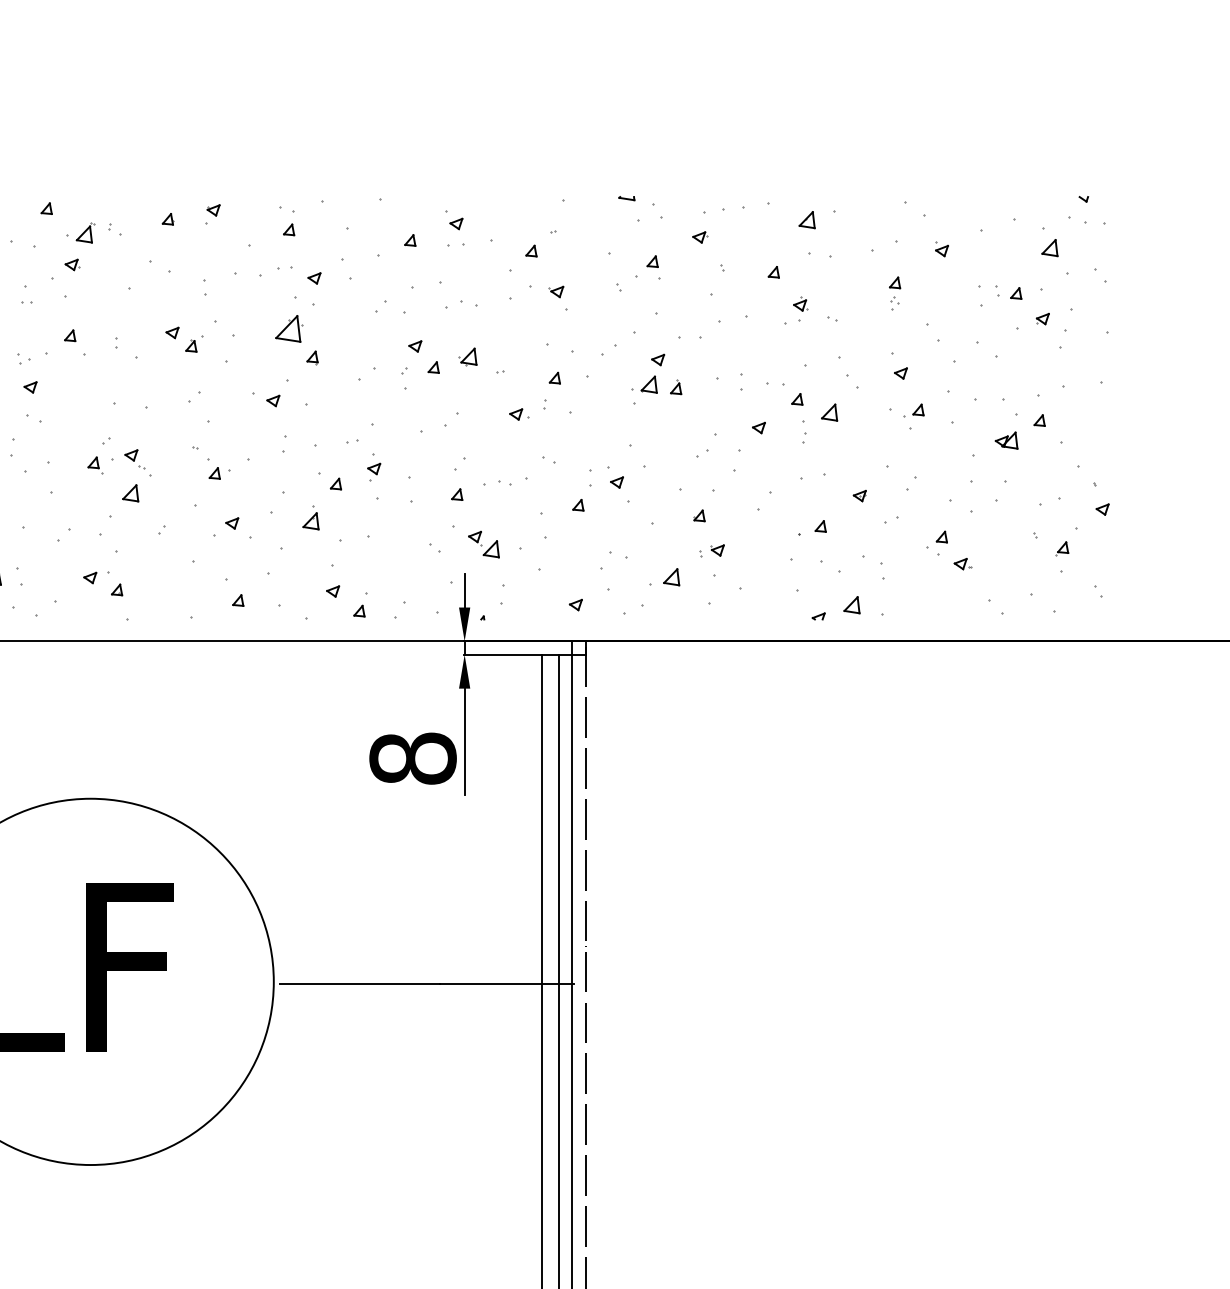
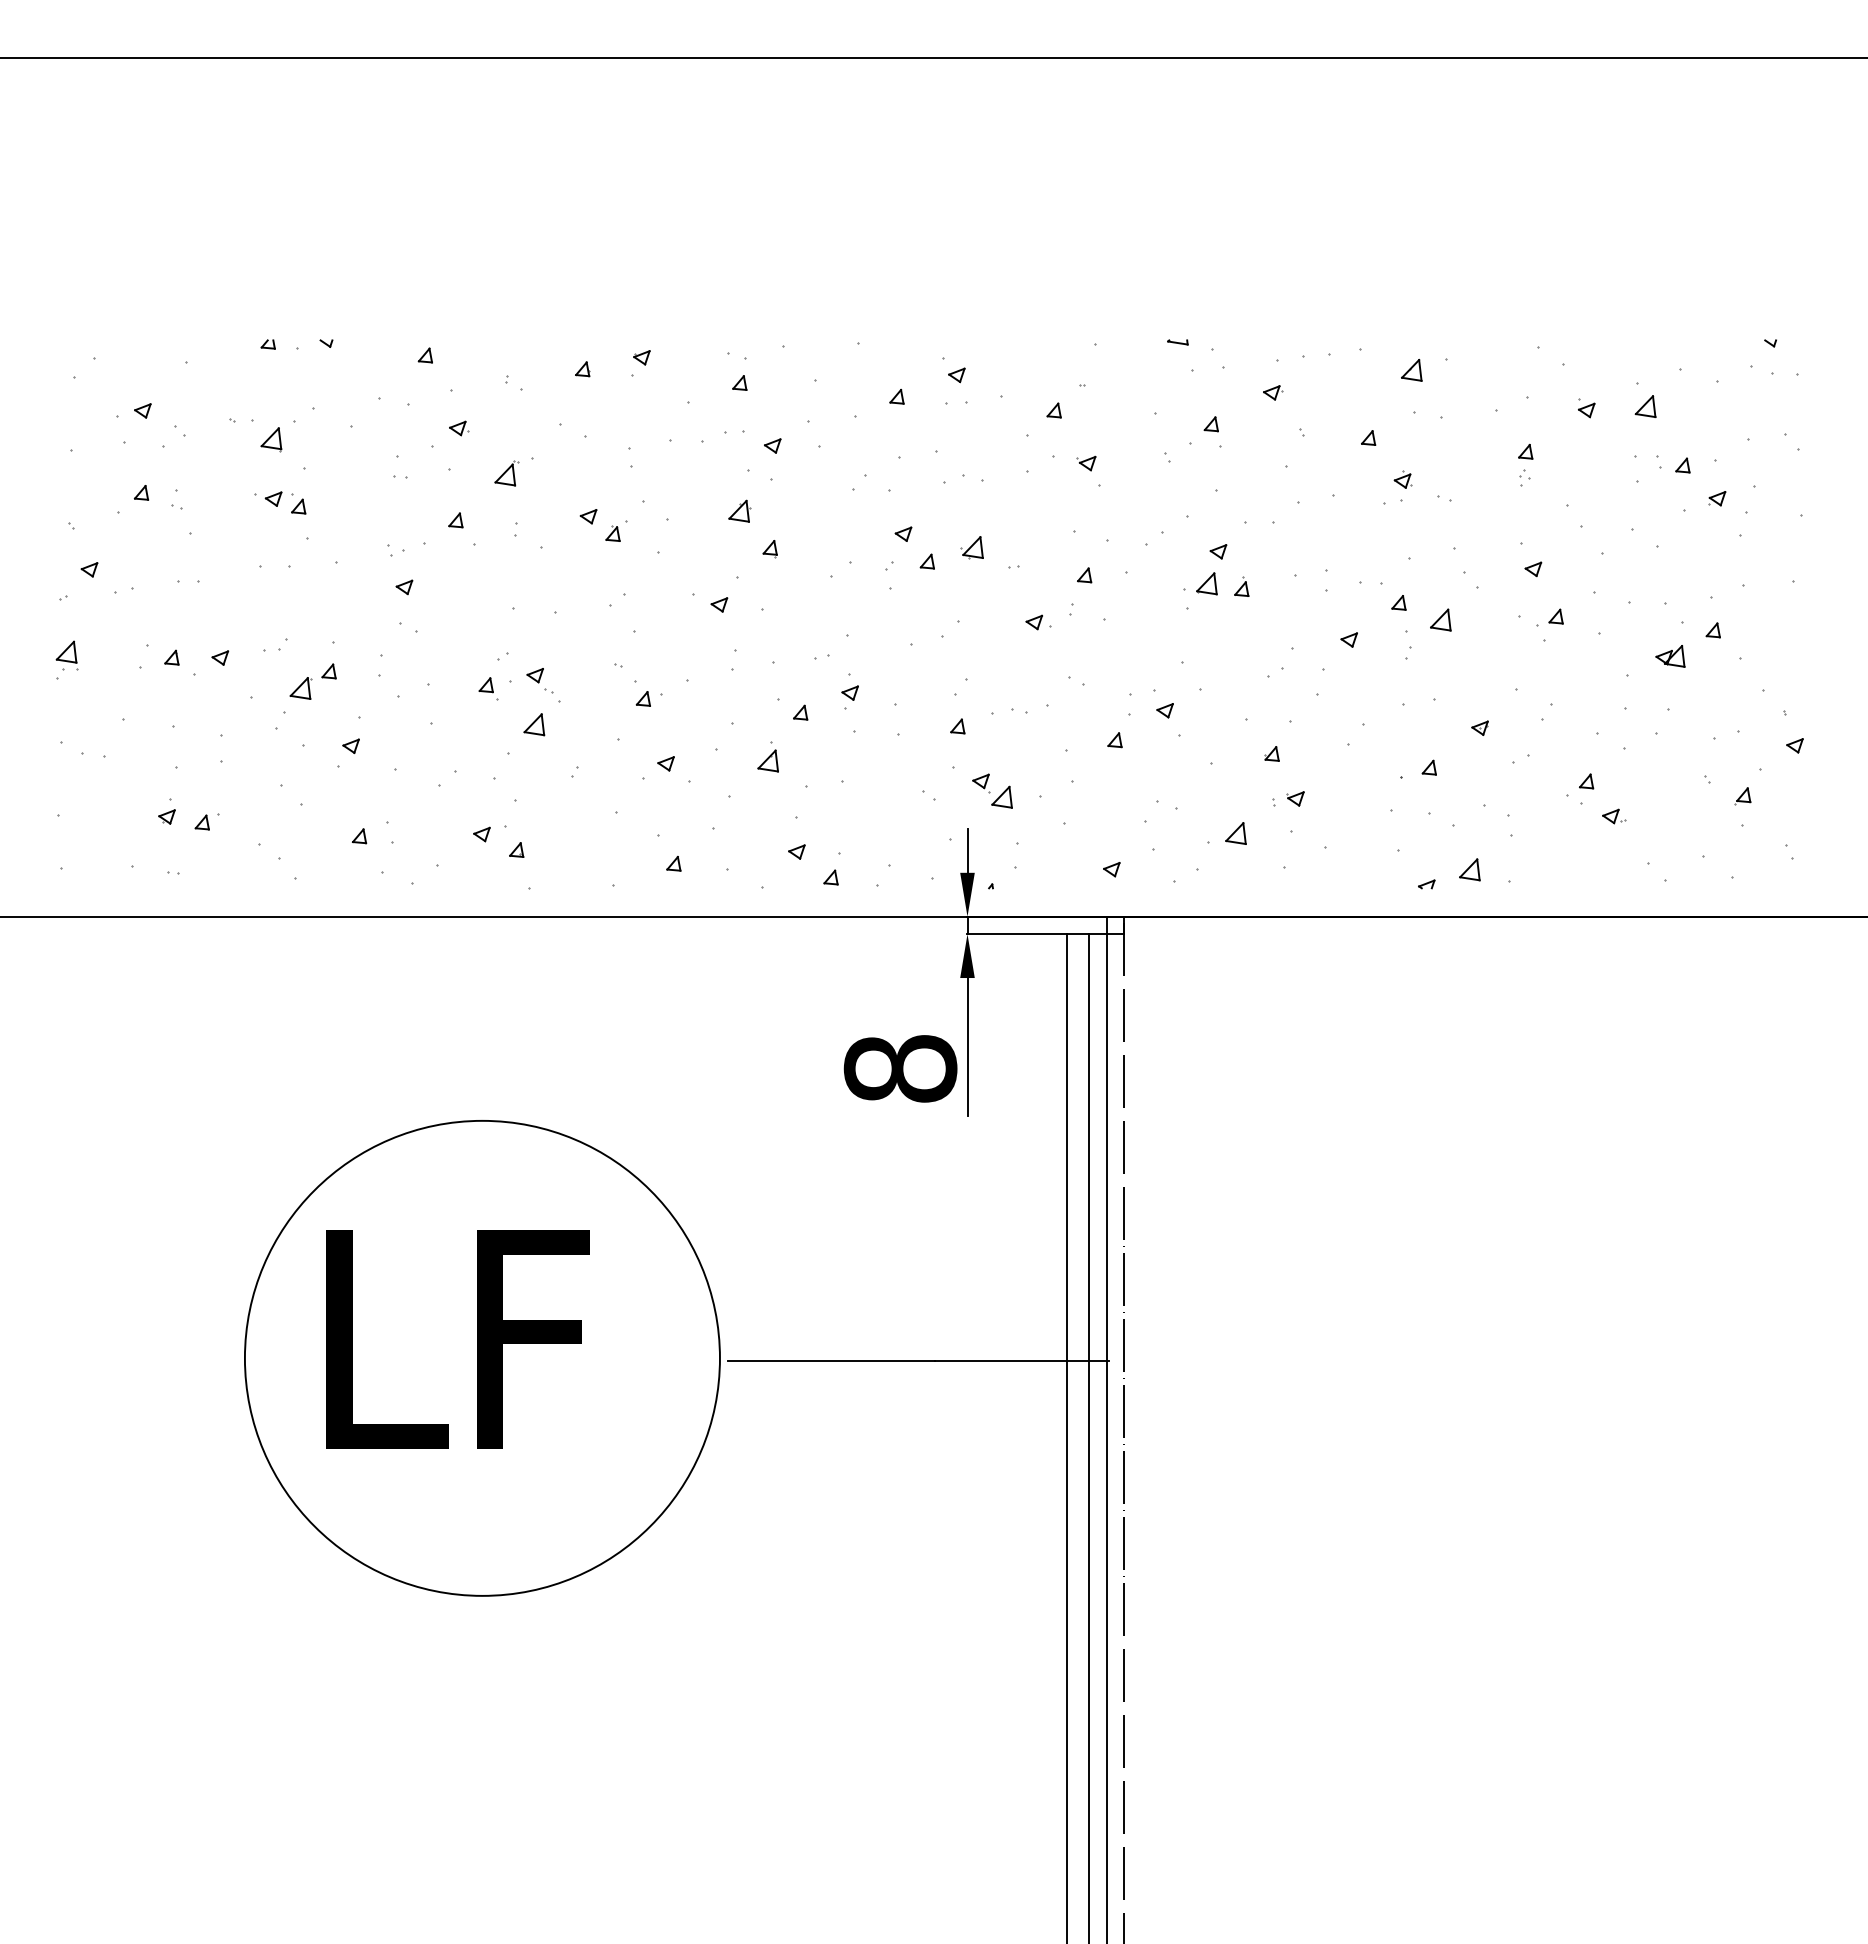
part: (85, 233) -> (506, 473), moved
part: (1049, 247) -> (1645, 406), moved
part: (288, 328) -> (739, 510), size x0.62

